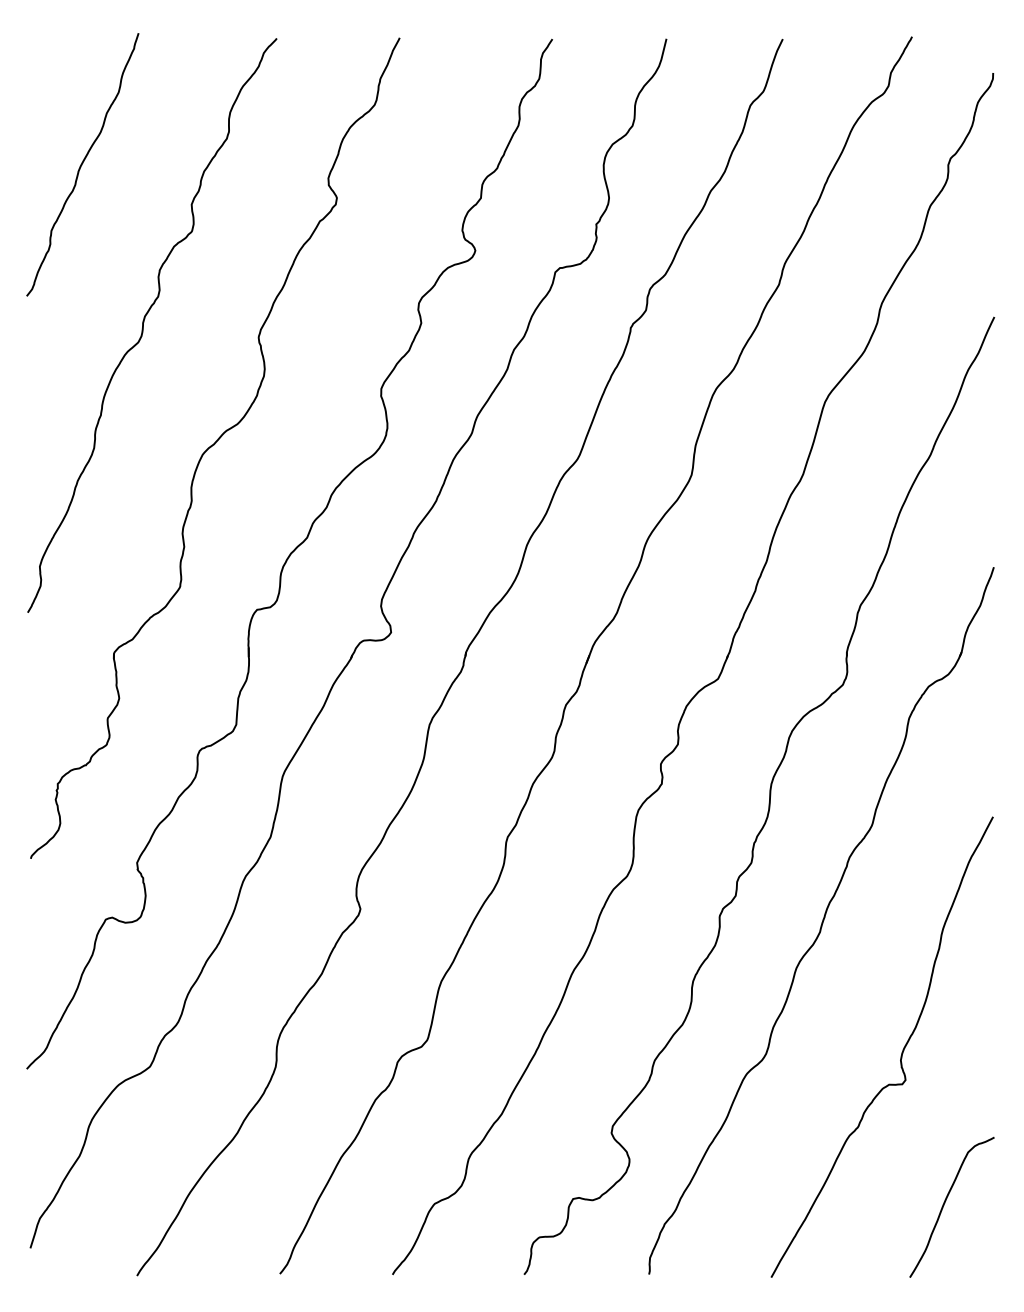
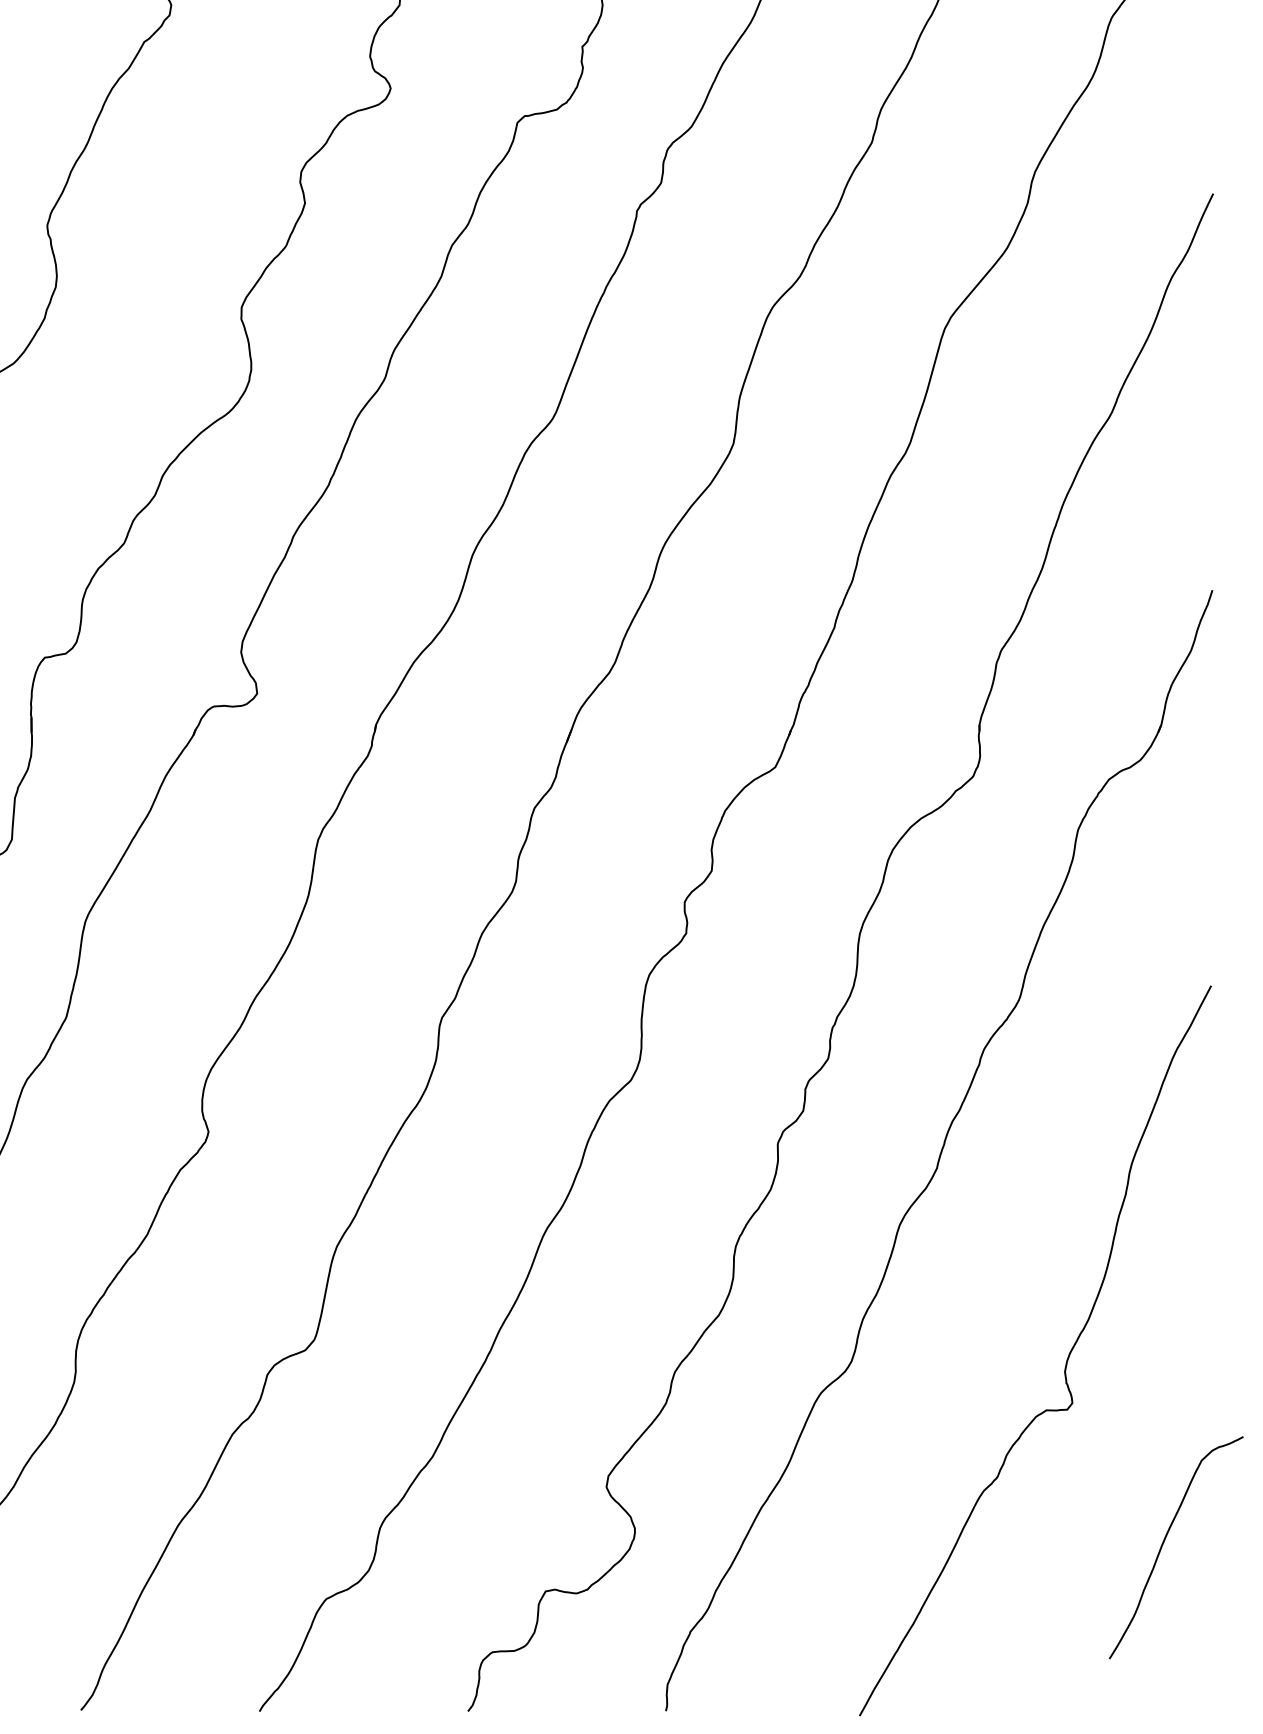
curve: (945, 1203) -> (1165, 1541), moved

